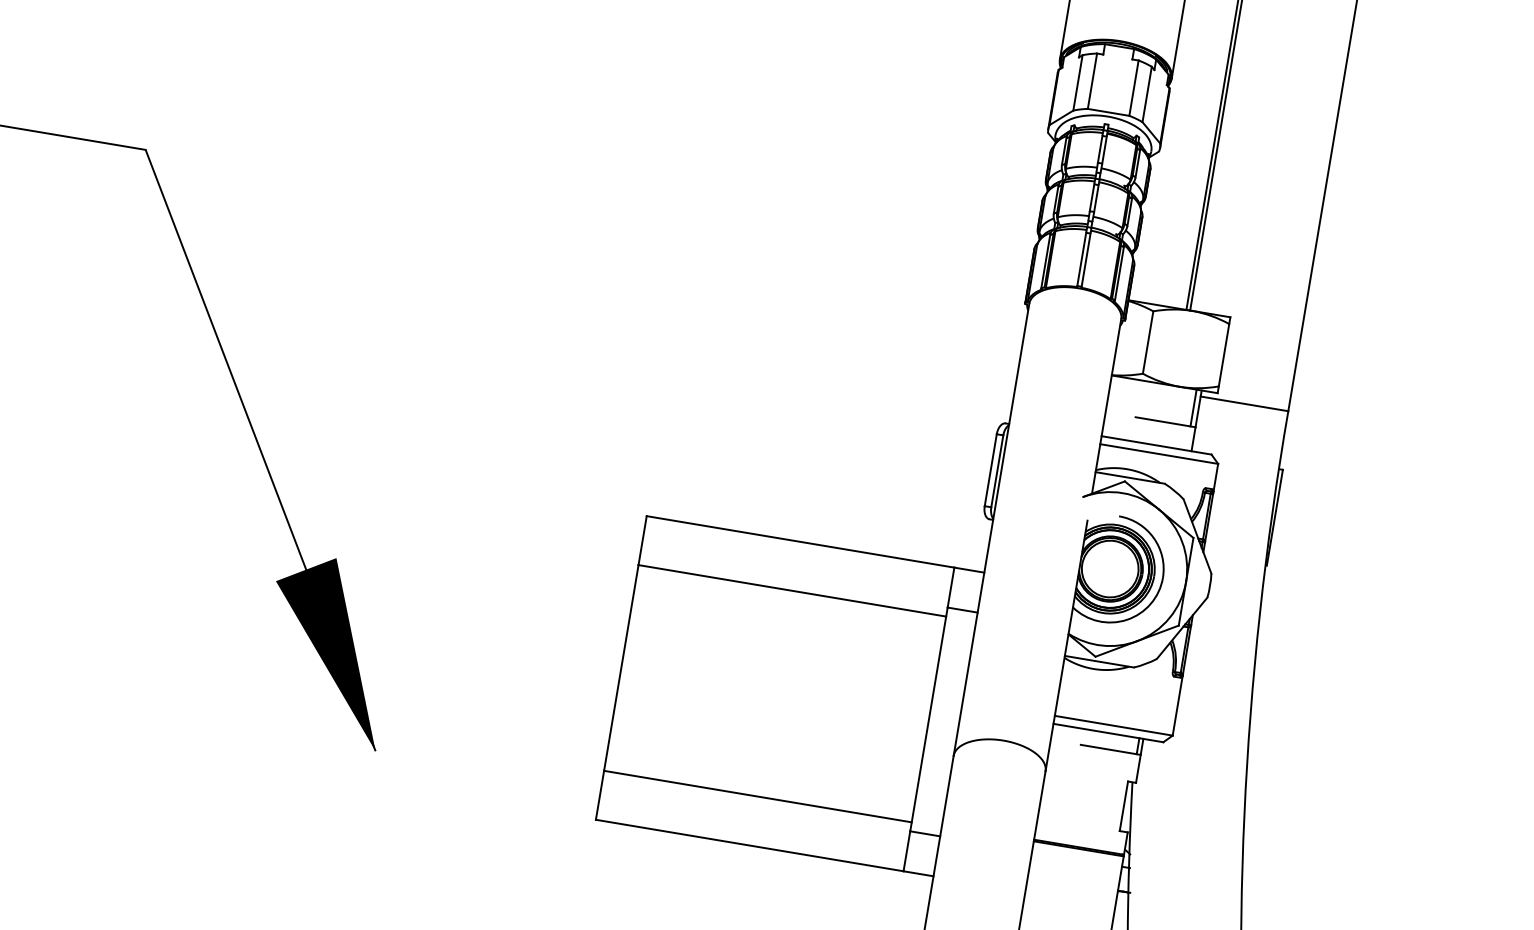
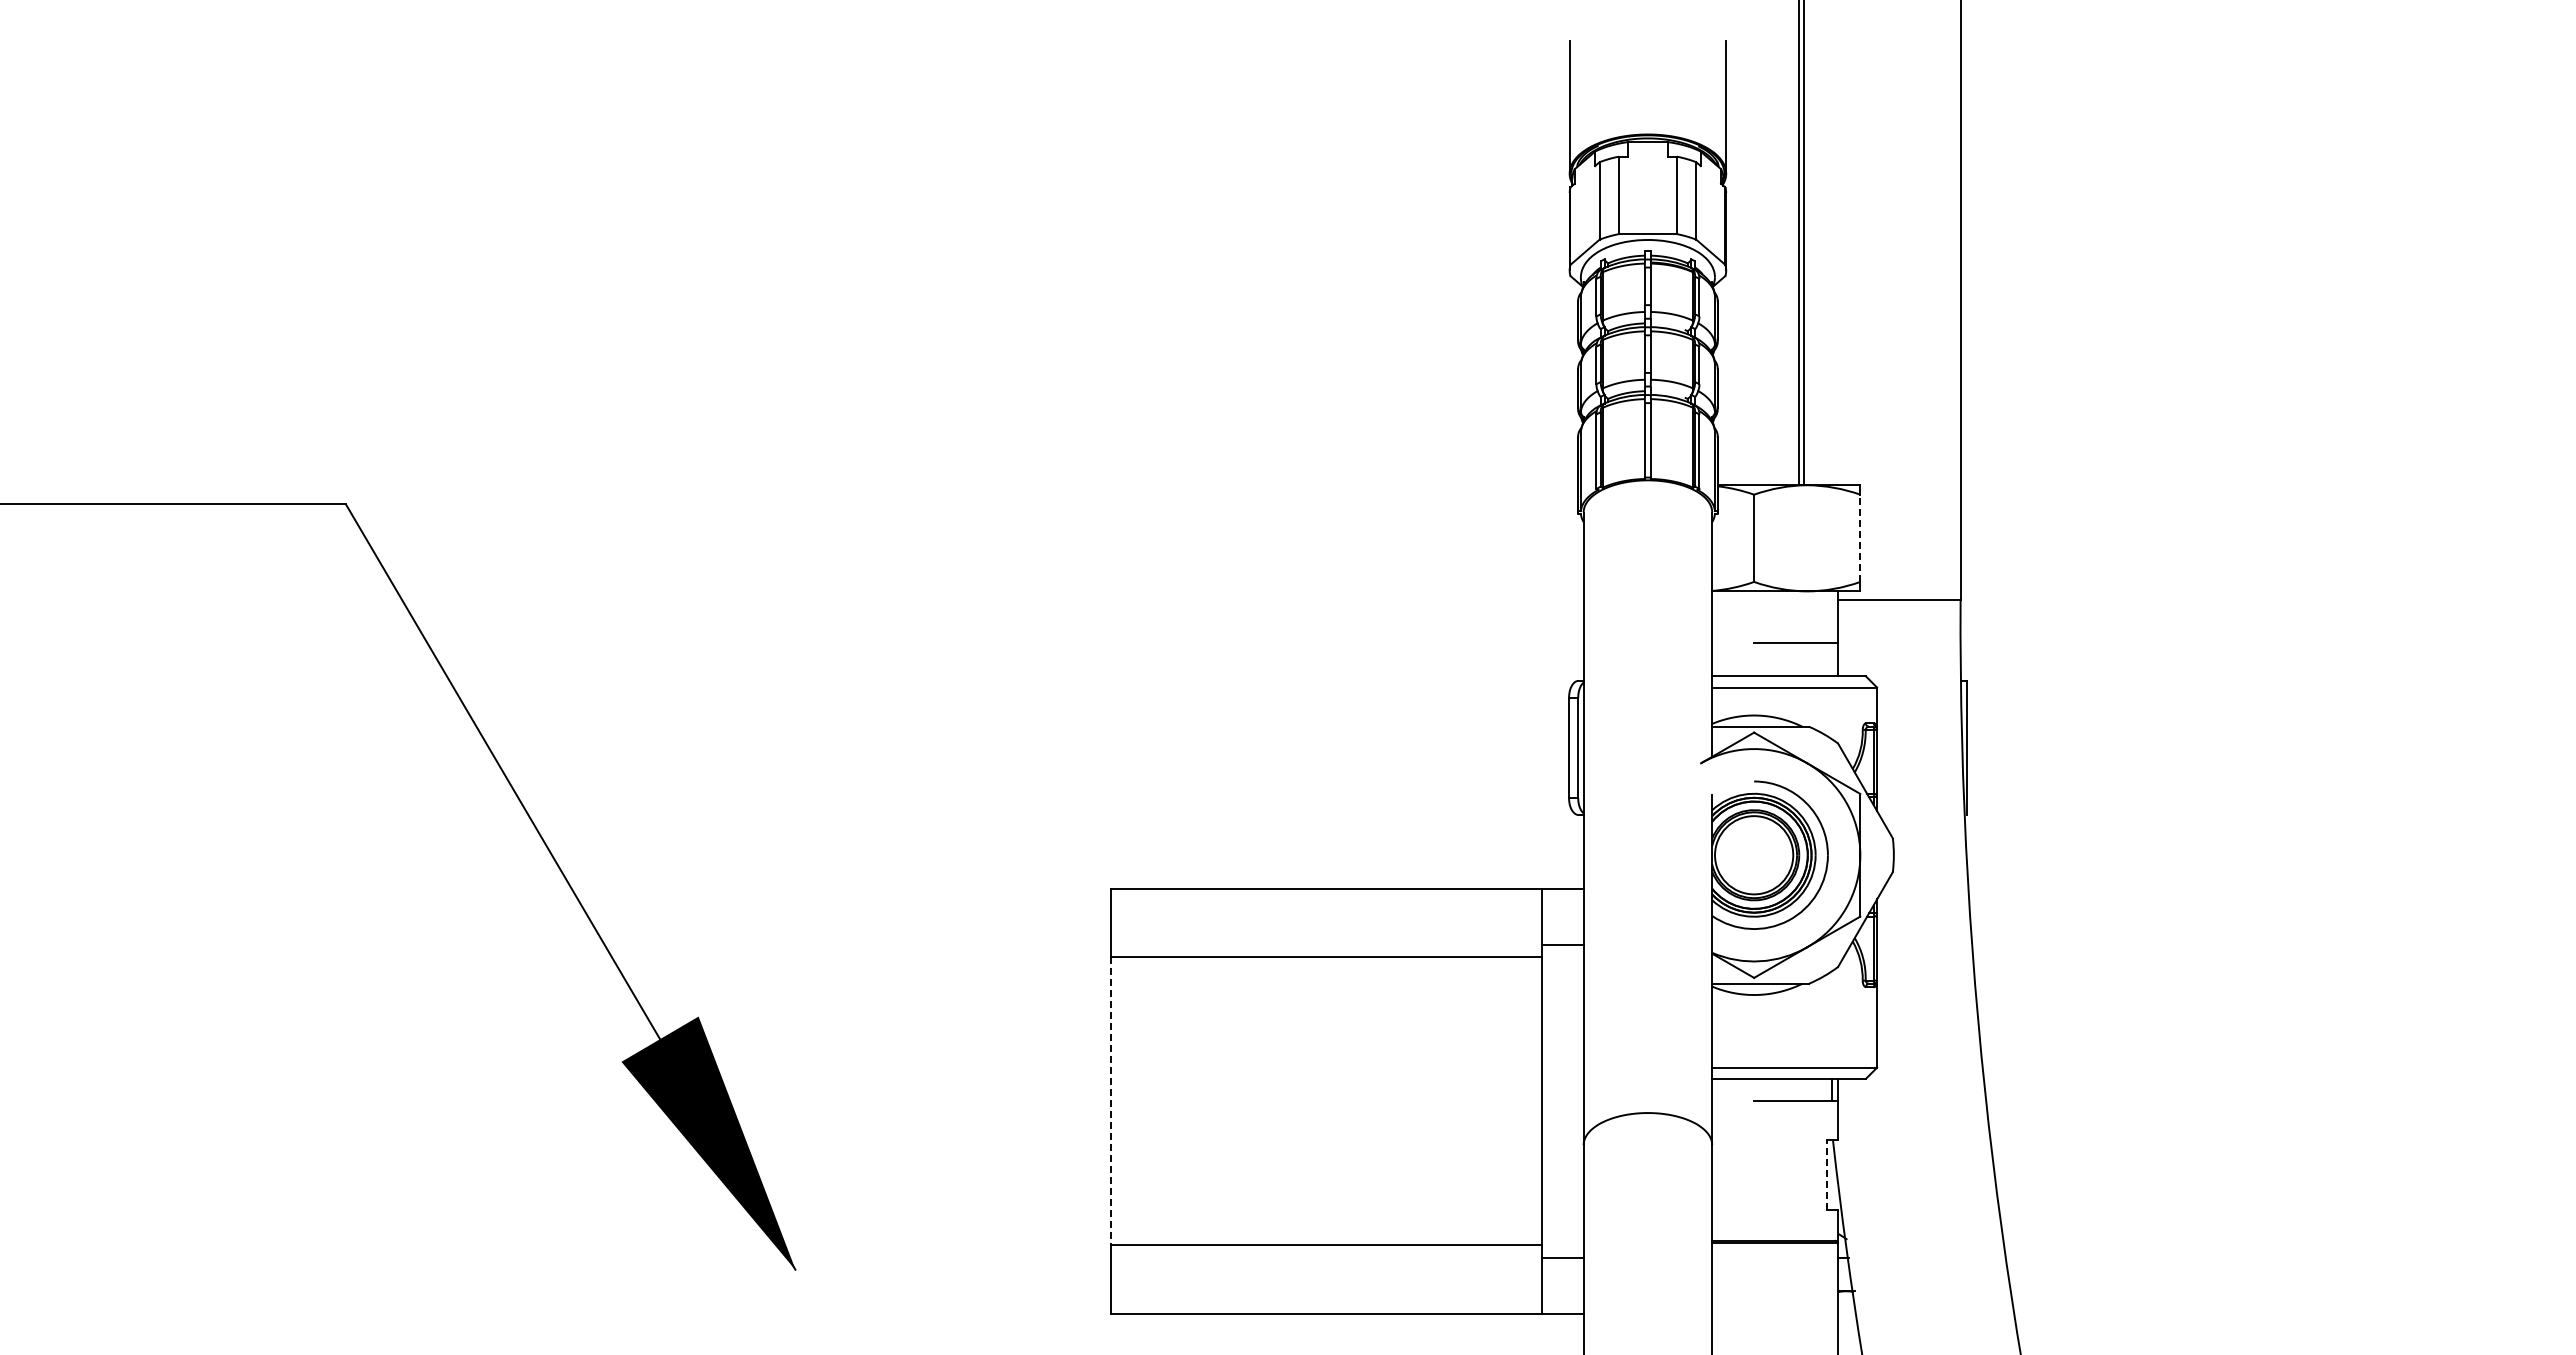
line: (1224, 355) -> (1860, 538), solid -> dashed
line: (1193, 407) -> (1830, 616), removed
line: (621, 668) -> (1111, 1101), solid -> dashed
line: (1123, 806) -> (1826, 1175), solid -> dashed

